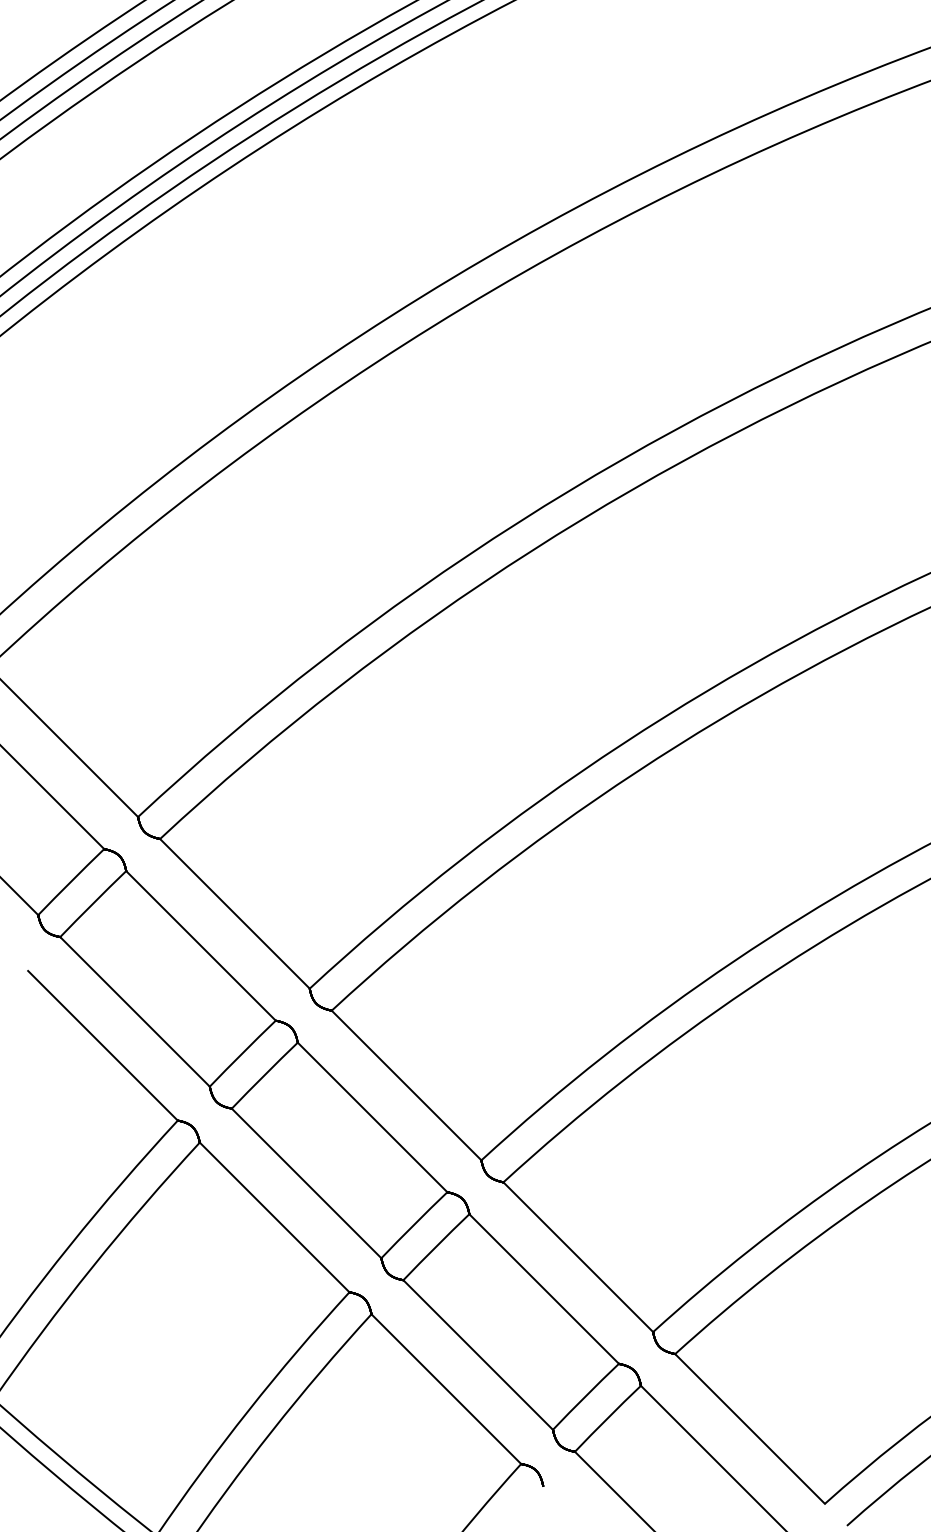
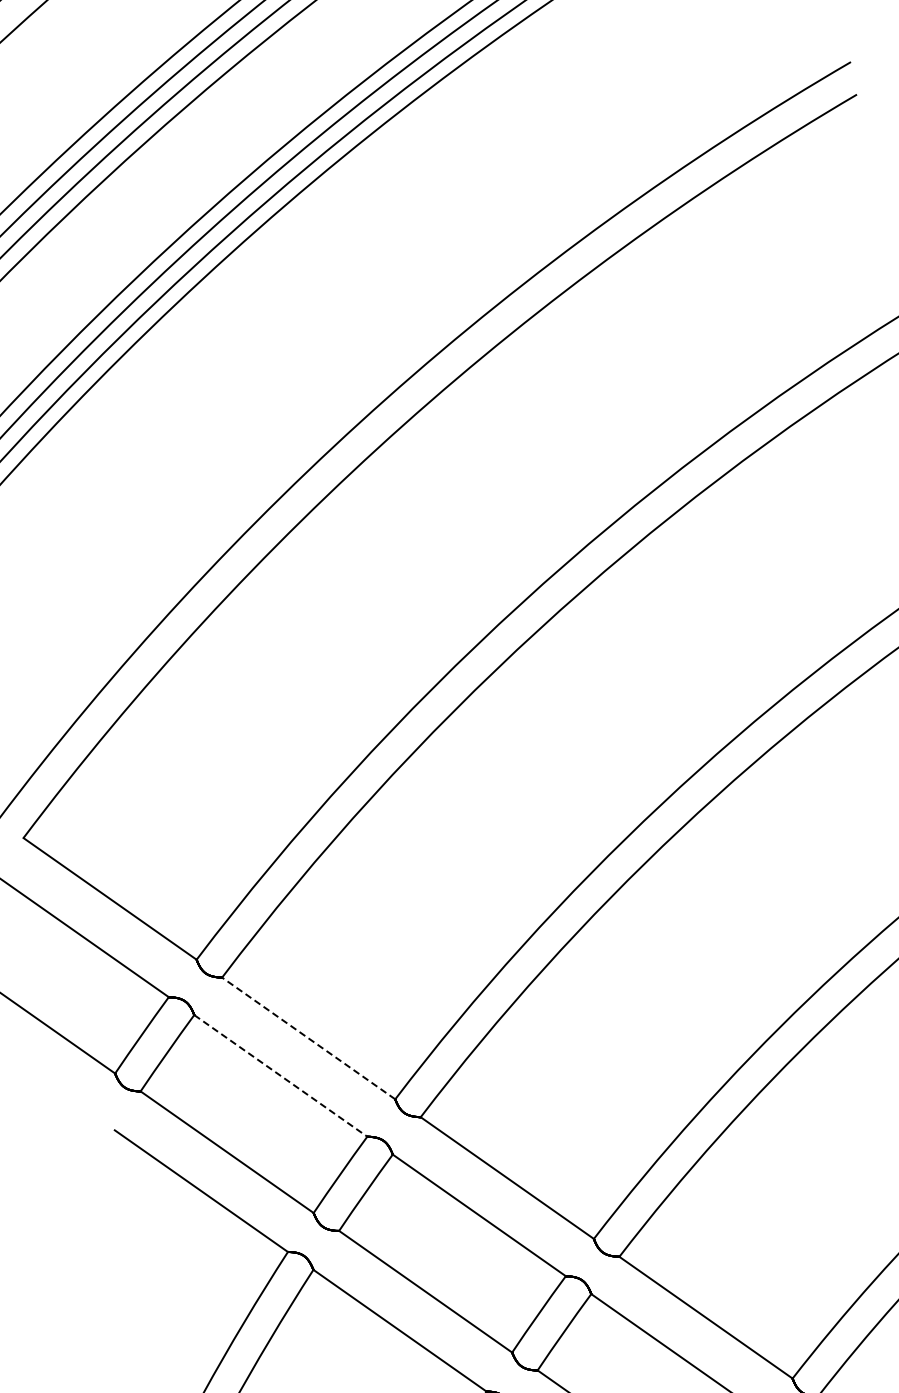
line: (234, 913) -> (308, 1038), solid -> dashed
line: (201, 945) -> (281, 1075), solid -> dashed

